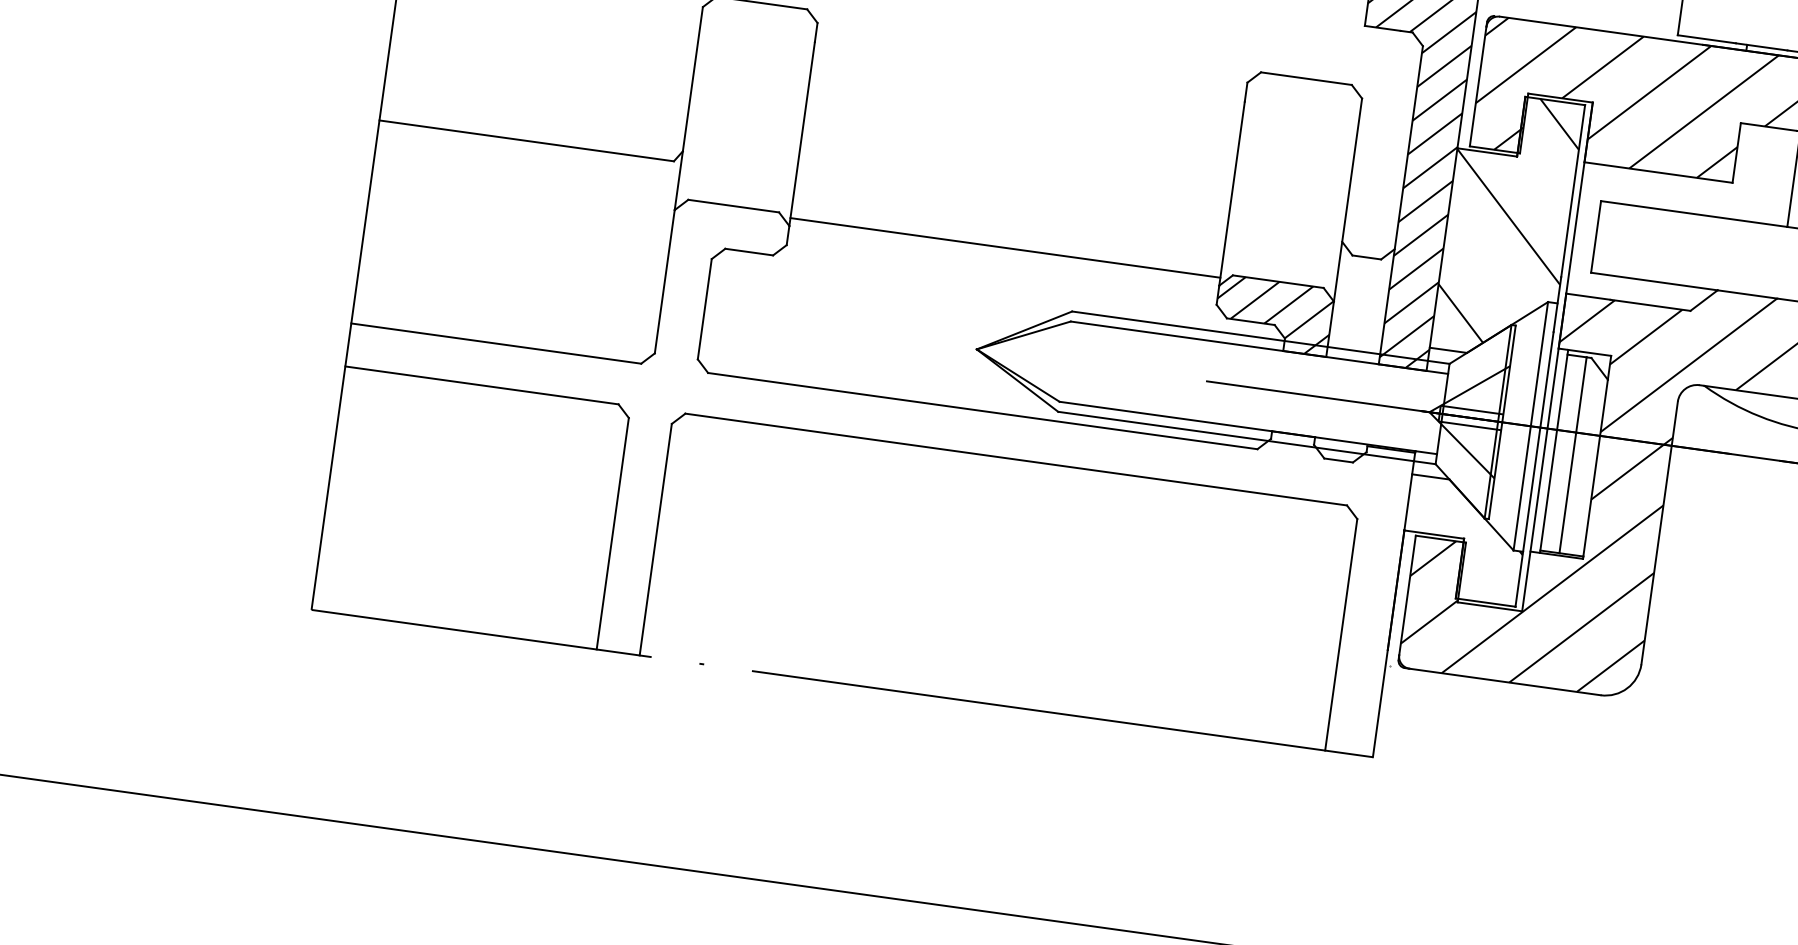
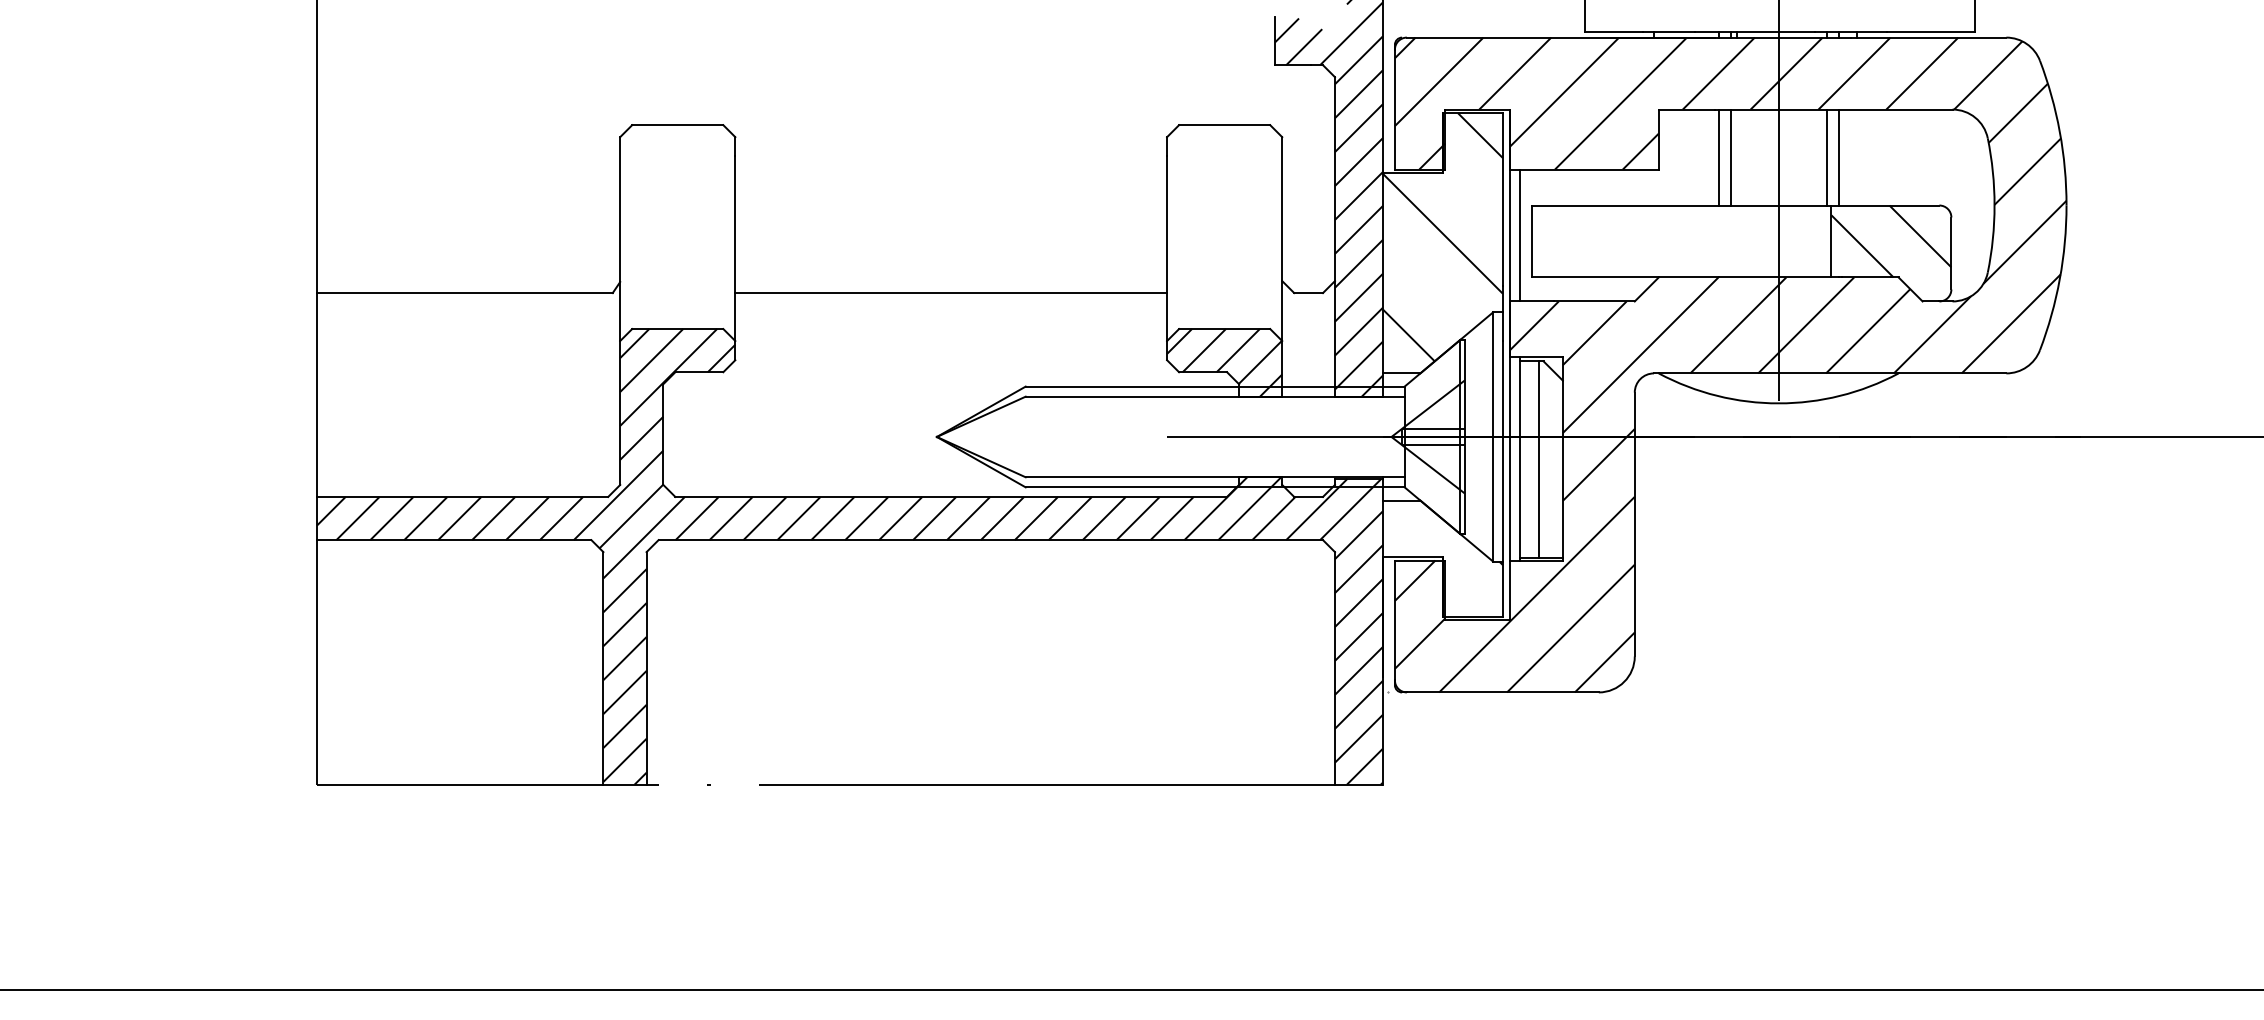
line: (1584, 229) -> (1519, 235), added
line: (1005, 248) -> (951, 293), moved
hatch: (873, 456) -> (849, 556), added

